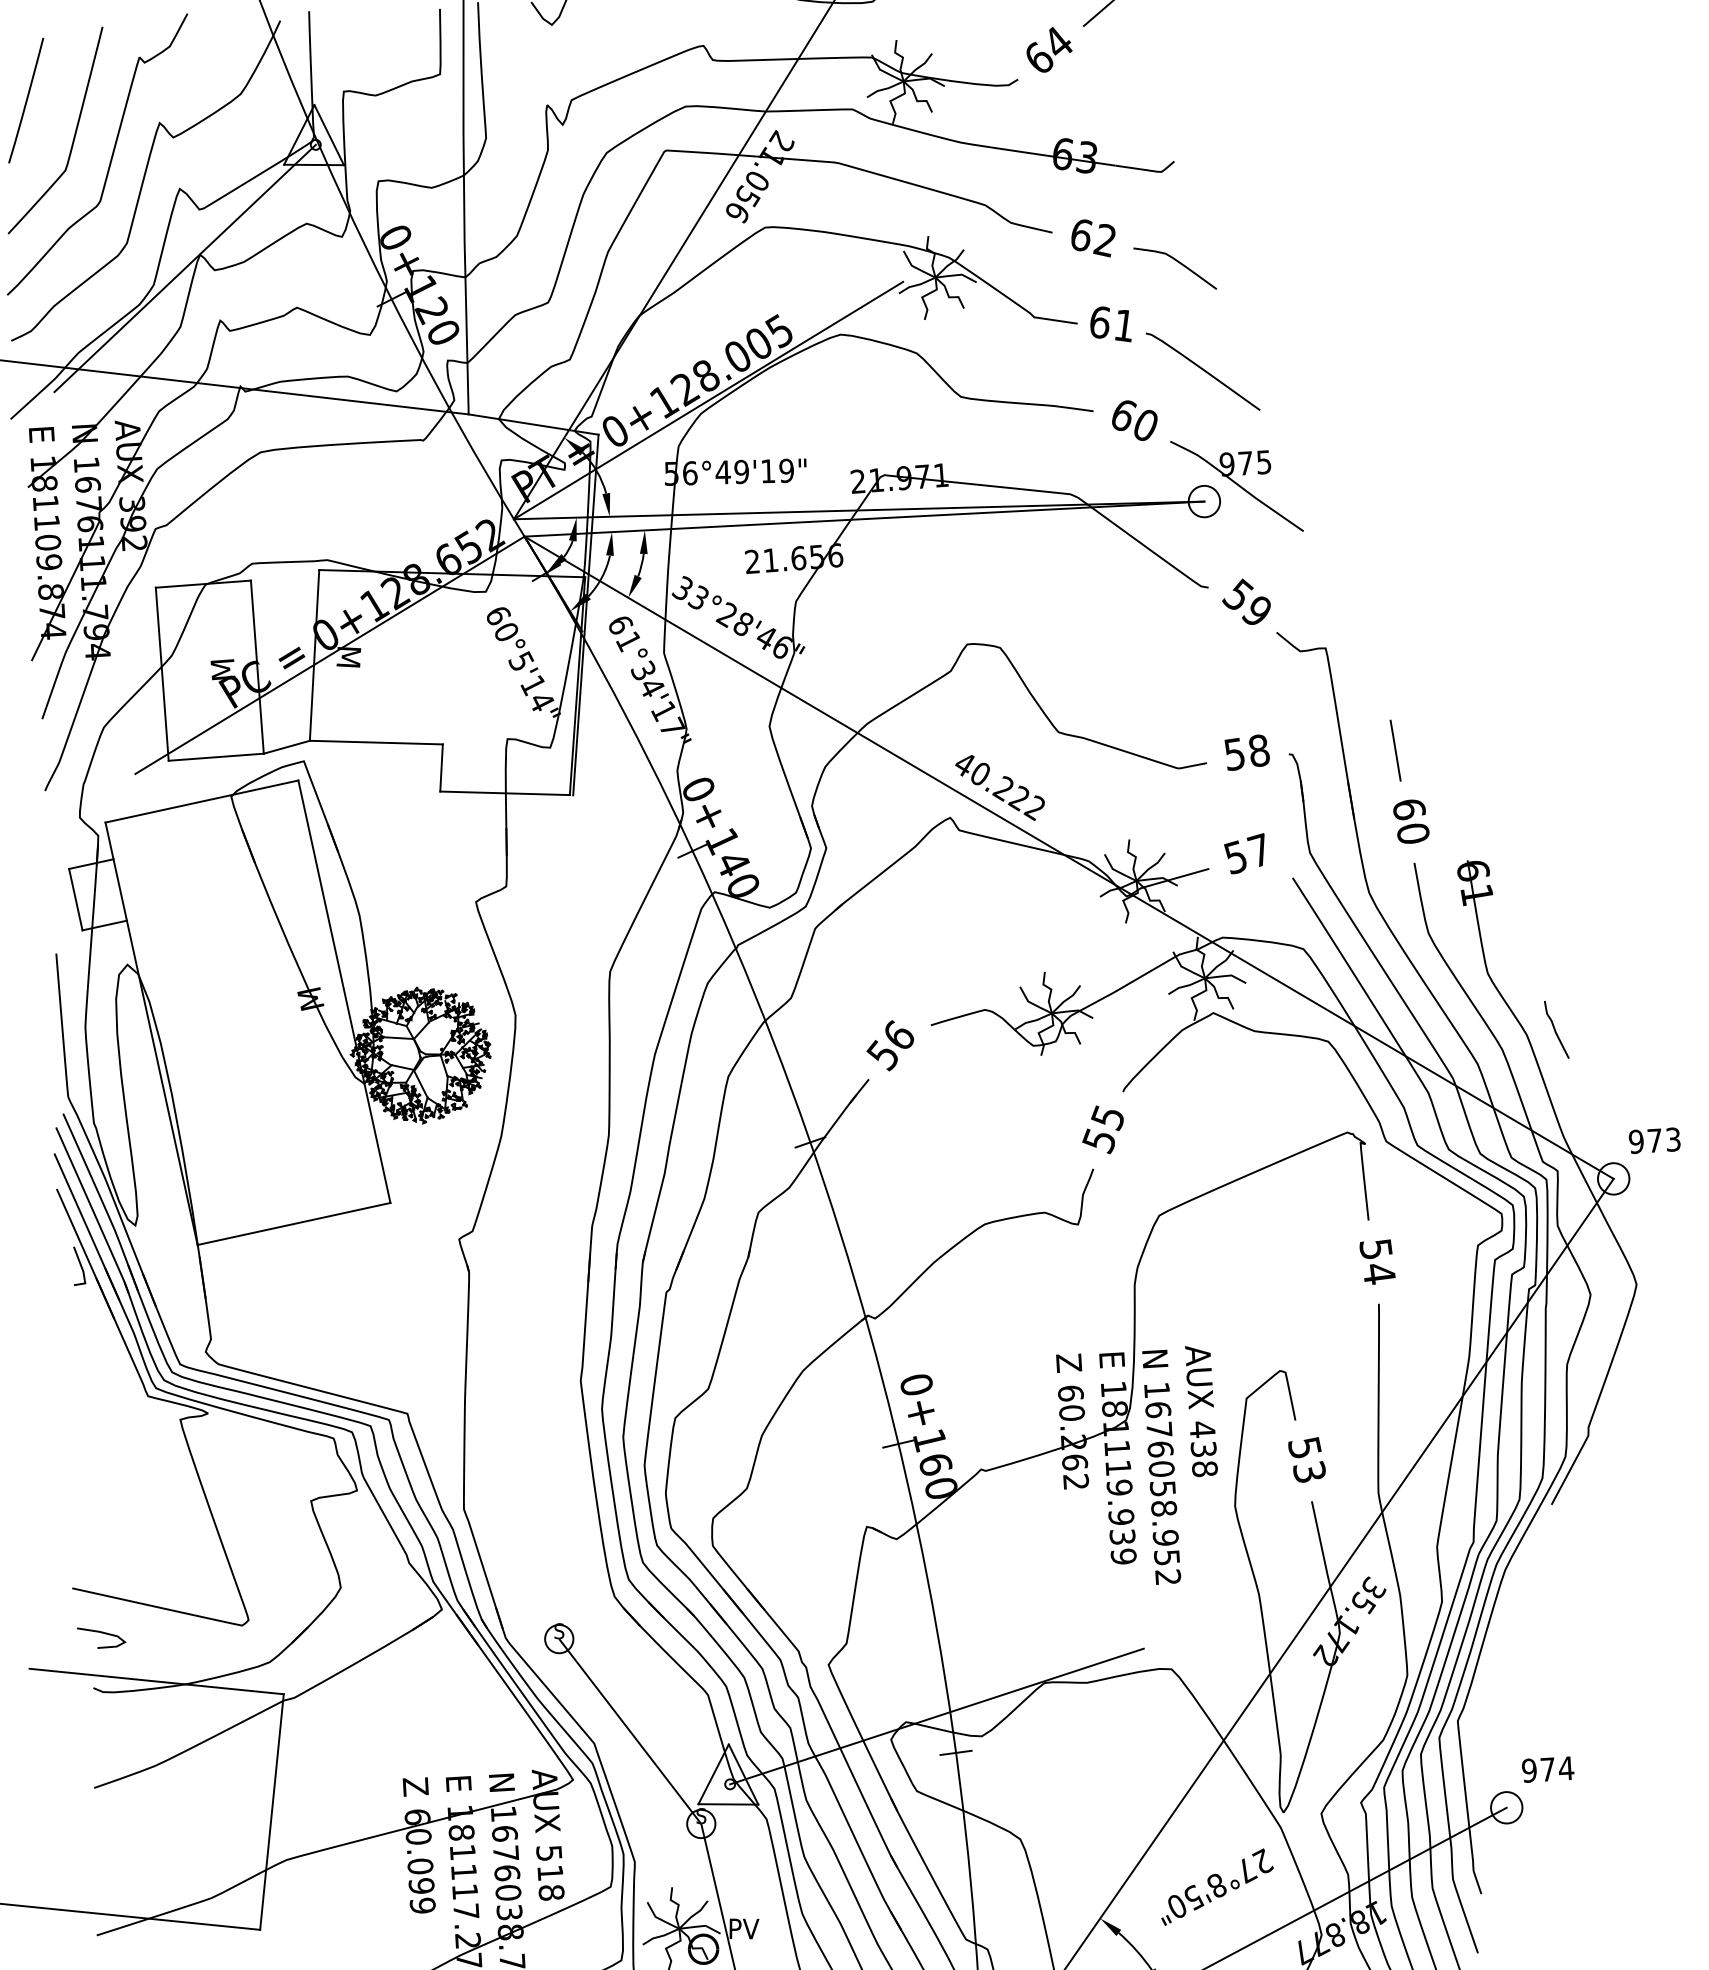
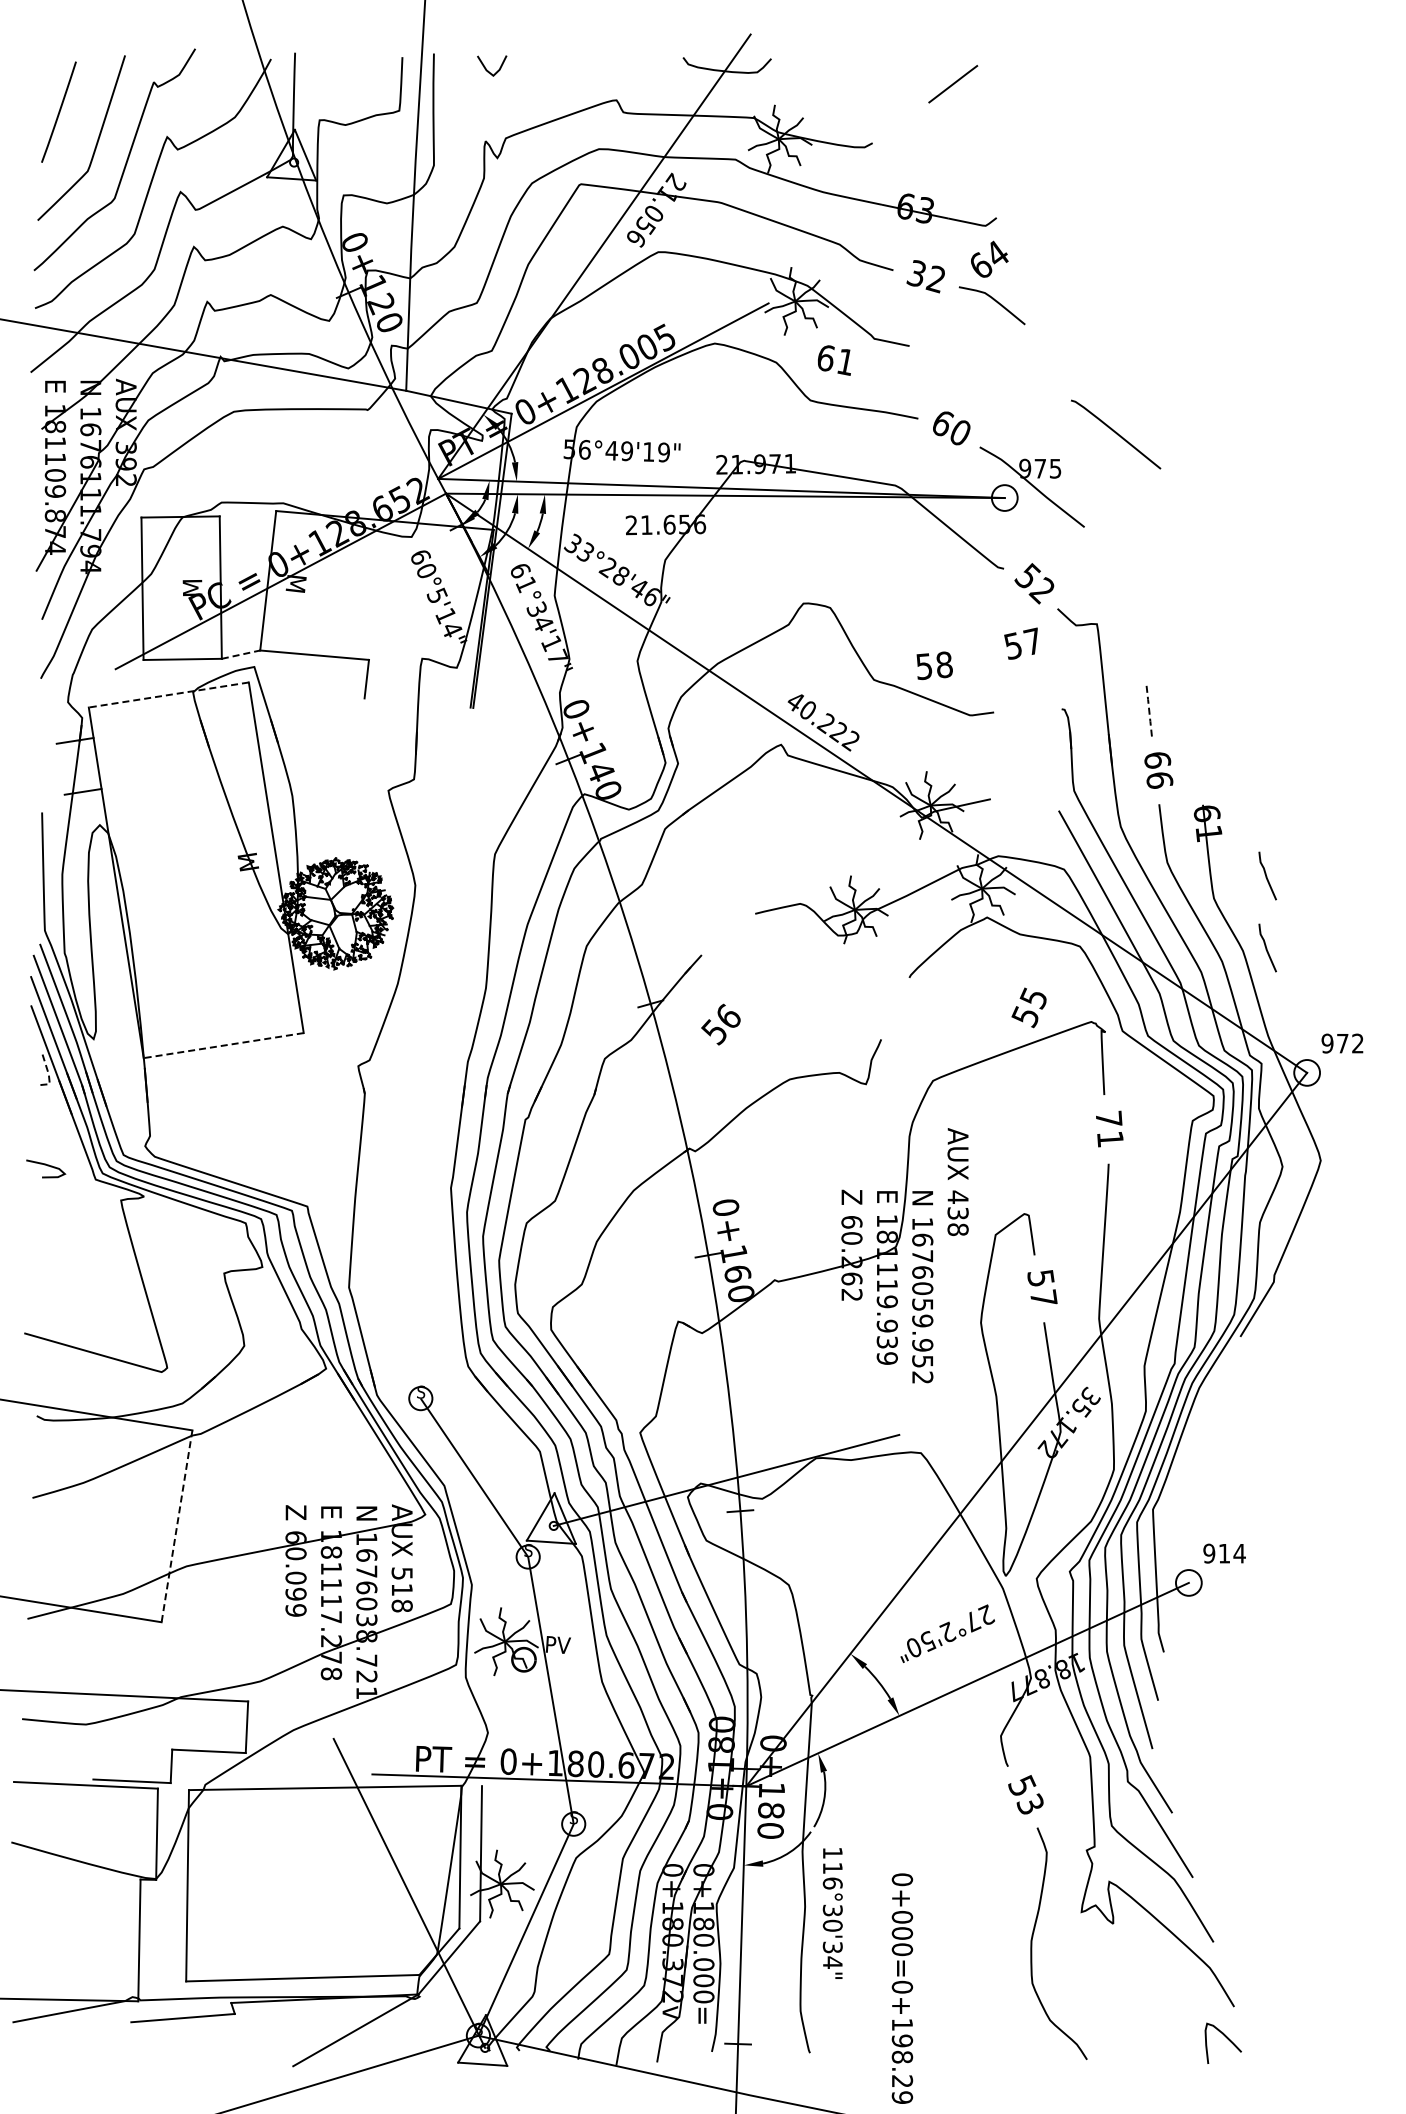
text: (1049, 48) -> (989, 258), moved
text: (1080, 234) -> (916, 273), 62 -> 32
line: (184, 268) -> (180, 257), removed
text: (1110, 324) -> (834, 360), moved
curve: (1203, 371) -> (1116, 434), moved
text: (1254, 611) -> (1040, 590), 59 -> 52
line: (287, 747) -> (241, 654), solid -> dashed
line: (1395, 750) -> (1149, 711), solid -> dashed
text: (1247, 752) -> (934, 665), moved
line: (504, 792) -> (417, 702), removed
line: (201, 802) -> (168, 695), solid -> dashed
text: (1413, 833) -> (1159, 780), 60 -> 66
text: (1244, 853) -> (1020, 643), moved
line: (75, 898) -> (60, 768), removed
curve: (1550, 941) -> (1266, 875), added
text: (889, 1045) -> (720, 1024), moved
text: (1102, 1129) -> (1028, 1007), moved
text: (1672, 1139) -> (1357, 1043), 973 -> 972
line: (293, 1223) -> (223, 1045), solid -> dashed
text: (1377, 1260) -> (1109, 1128), 54 -> 71
line: (83, 1271) -> (48, 1074), solid -> dashed
text: (1200, 1410) -> (957, 1181), moved
text: (1309, 1471) -> (1043, 1297), 53 -> 57
text: (1163, 1507) -> (922, 1320), 1676058.952 -> 1676059.952
curve: (103, 1634) -> (47, 1166), moved
text: (1547, 1769) -> (1224, 1553), 974 -> 914
line: (271, 1812) -> (176, 1526), solid -> dashed
text: (1216, 1884) -> (947, 1631), 27°8'50" -> 27°2'50"

